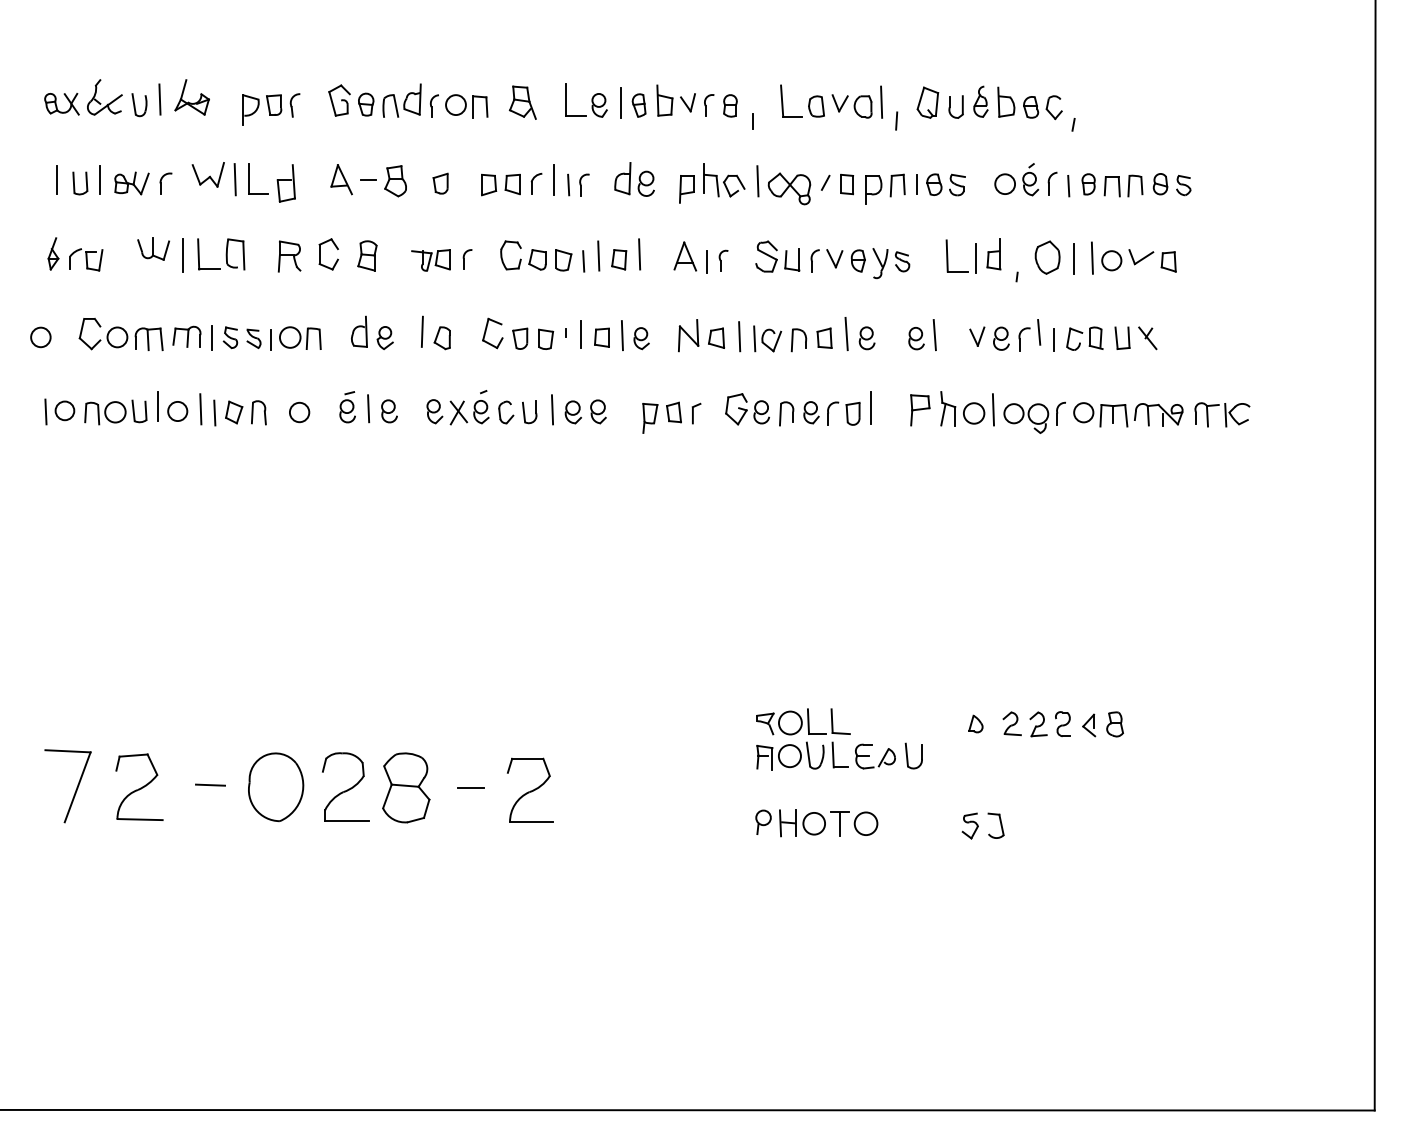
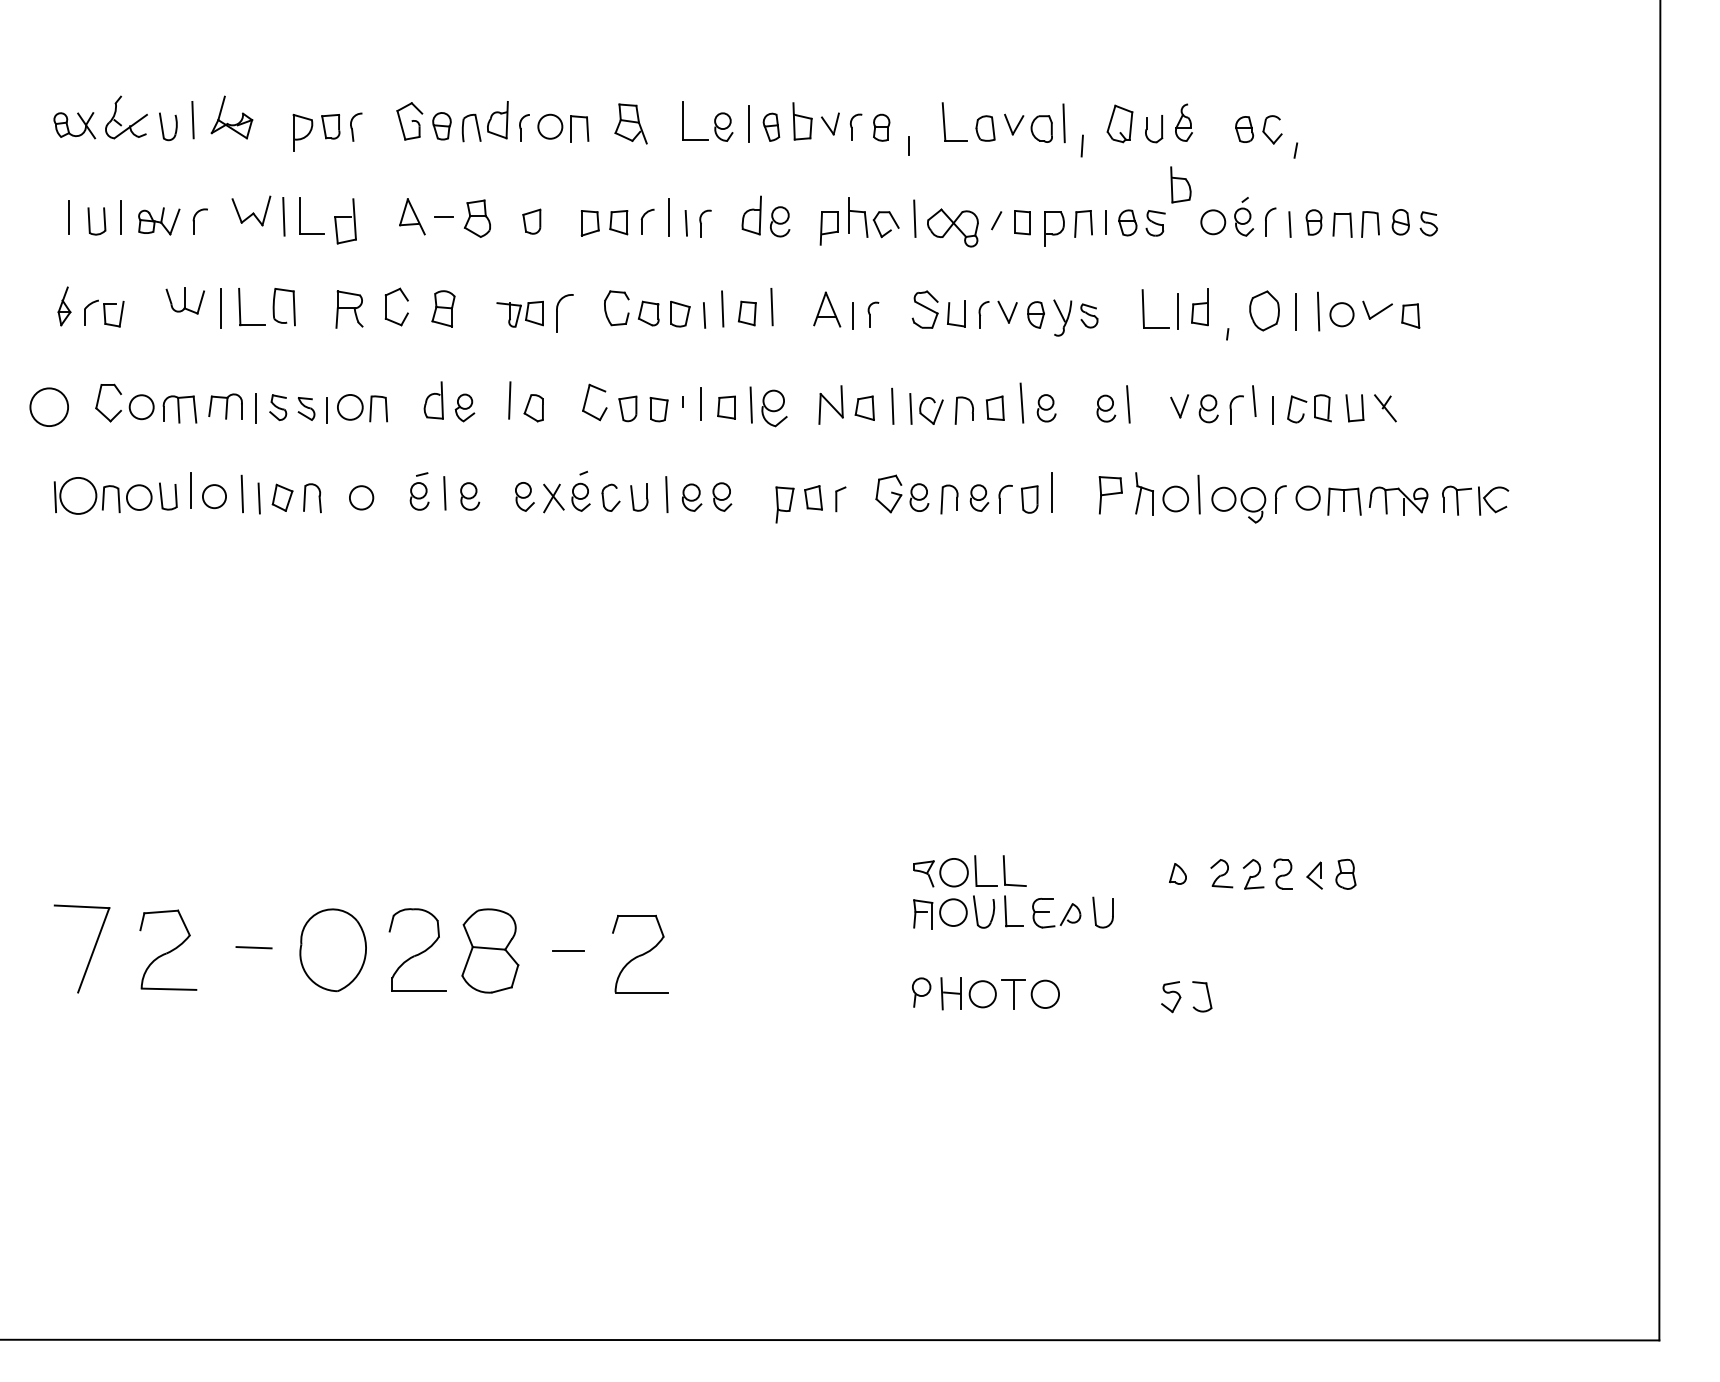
part: (1006, 101) -> (1181, 184), moved
part: (467, 259) -> (564, 313), size x1.6
circle: (40, 337) -> (48, 407), size x1.6
part: (641, 338) -> (774, 408), size x1.4
circle: (64, 410) -> (77, 495), size x1.6

